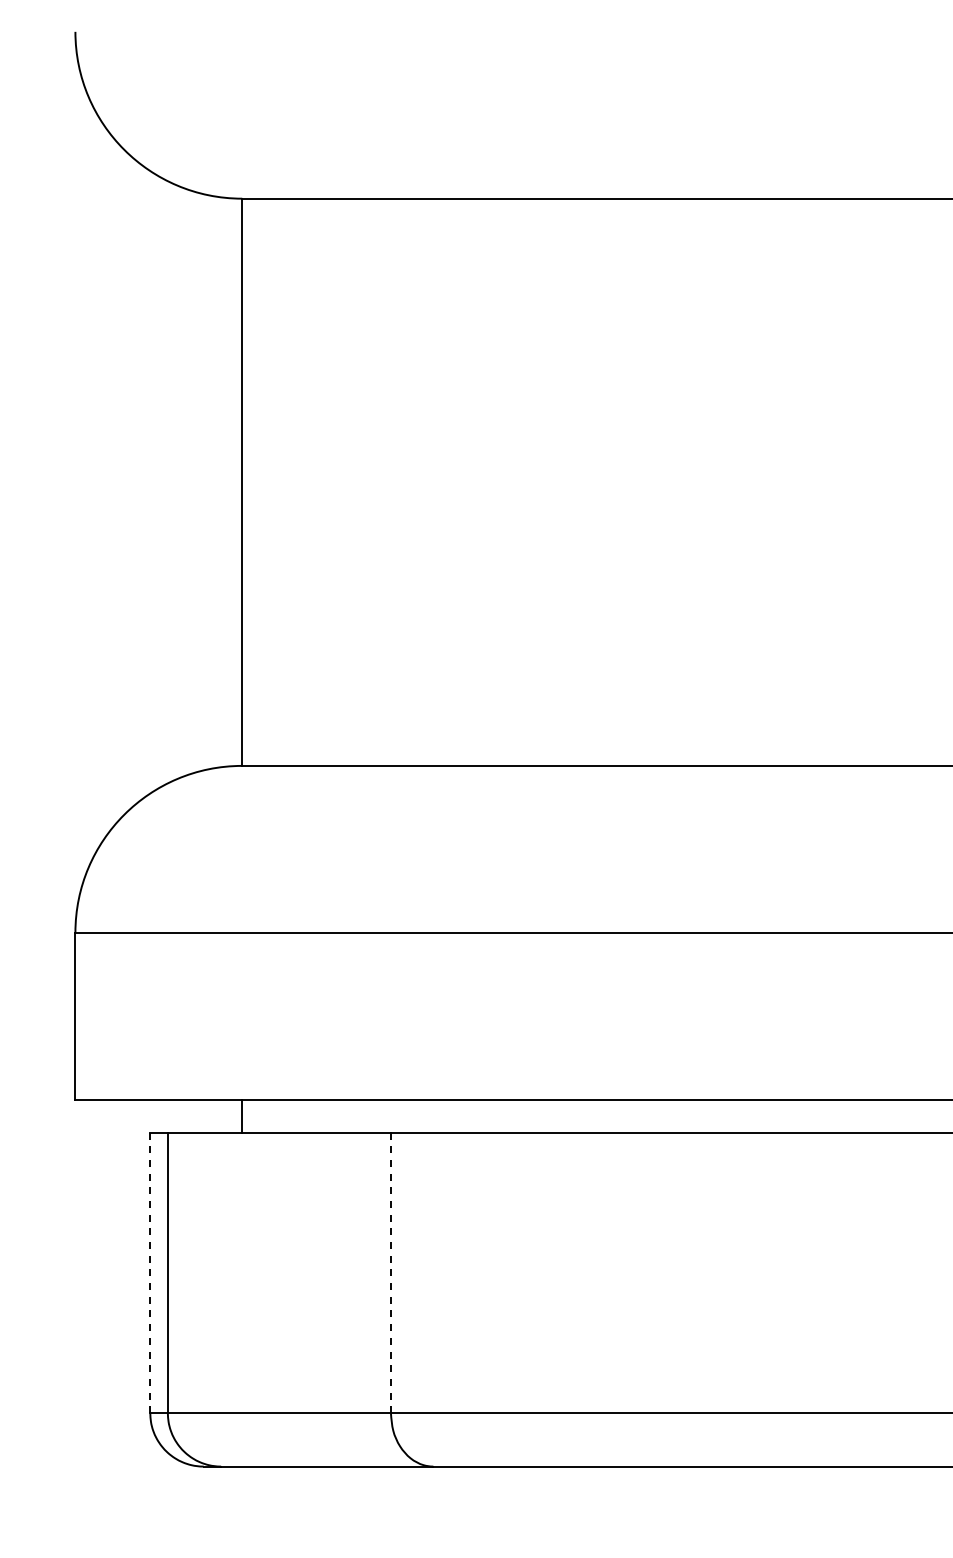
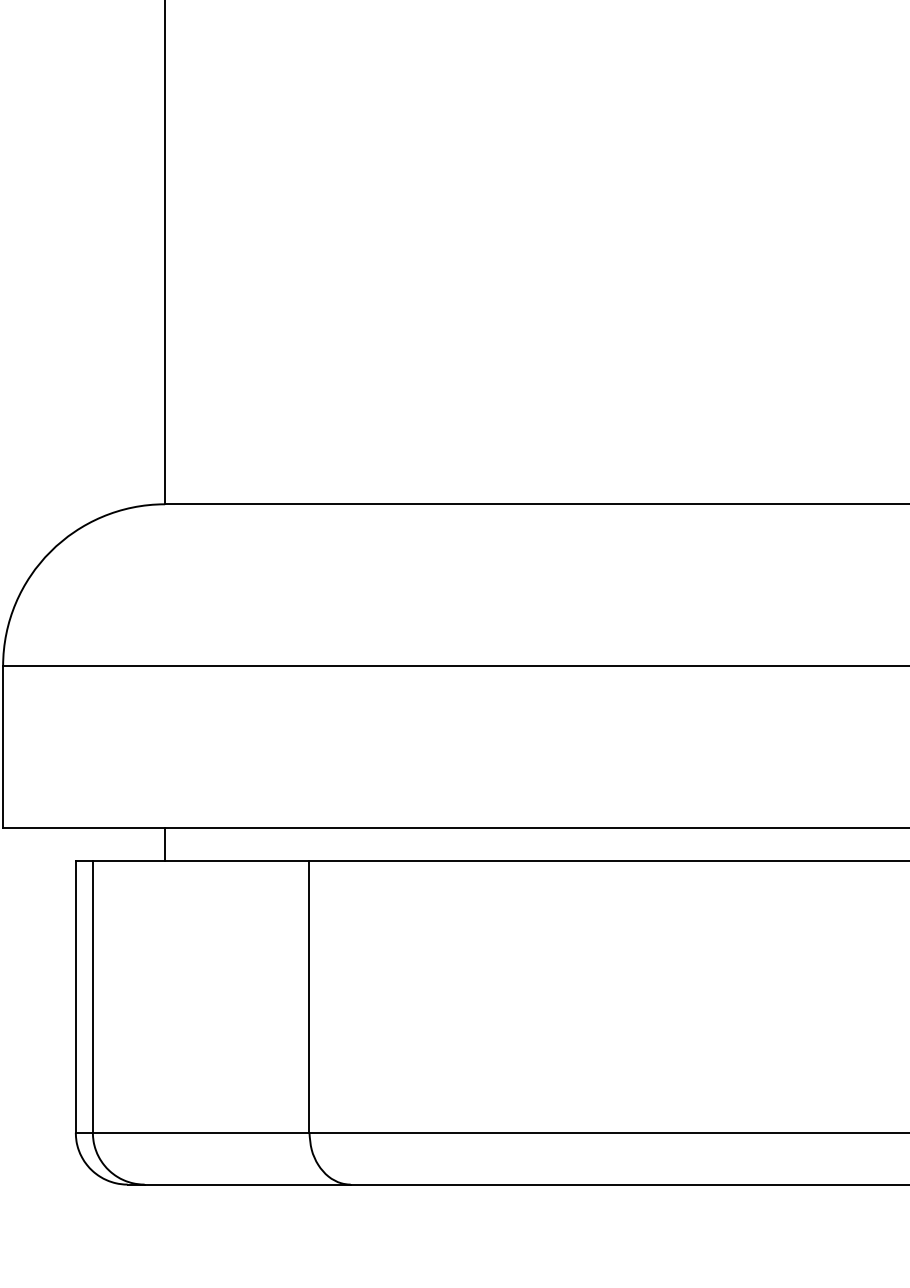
line: (150, 1272) -> (76, 996), dashed -> solid
line: (390, 1272) -> (309, 996), dashed -> solid

